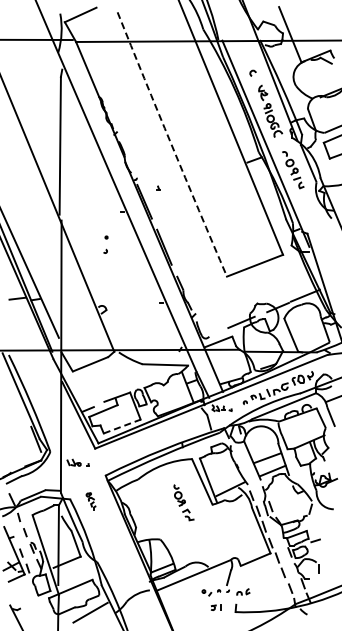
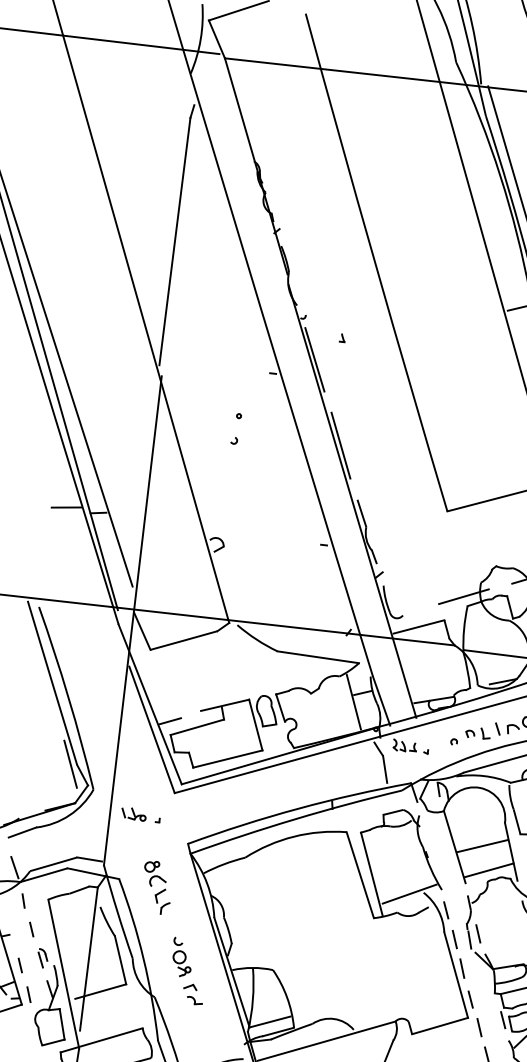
arc: (171, 144) -> (375, 262), dashed -> solid
line: (122, 426) -> (228, 759), dashed -> solid
part: (90, 501) -> (155, 887), size x1.67
part: (183, 502) -> (187, 971), moved

